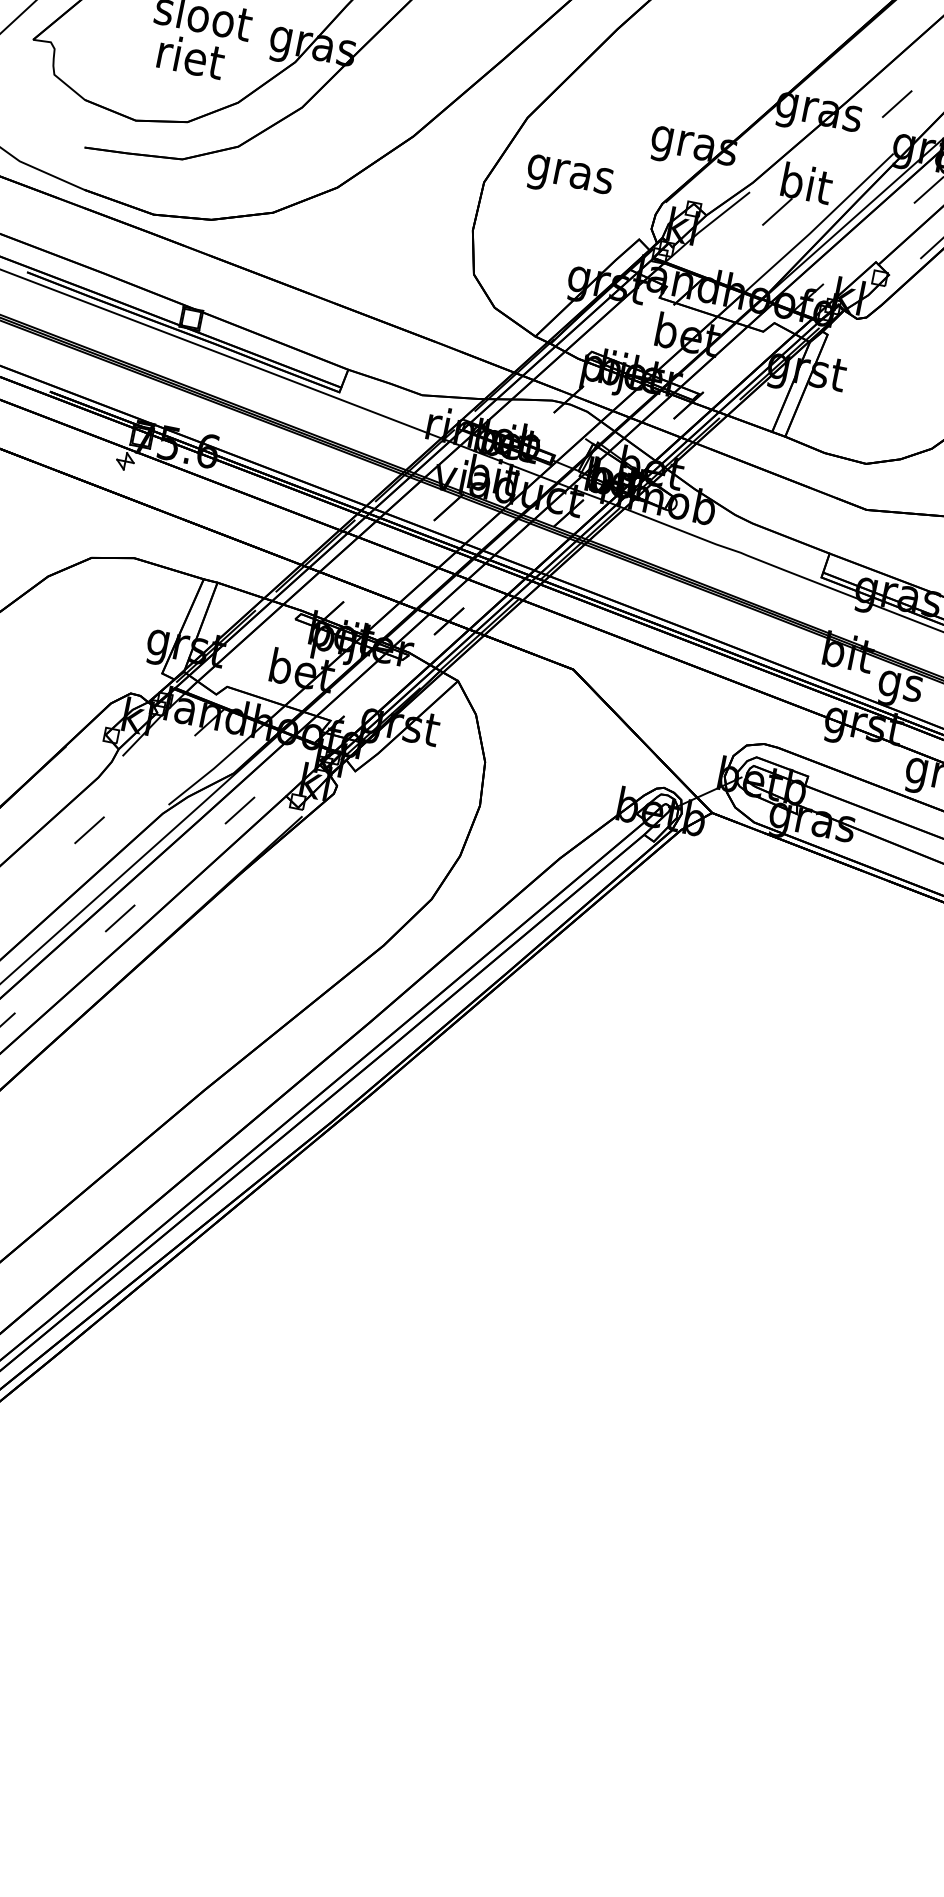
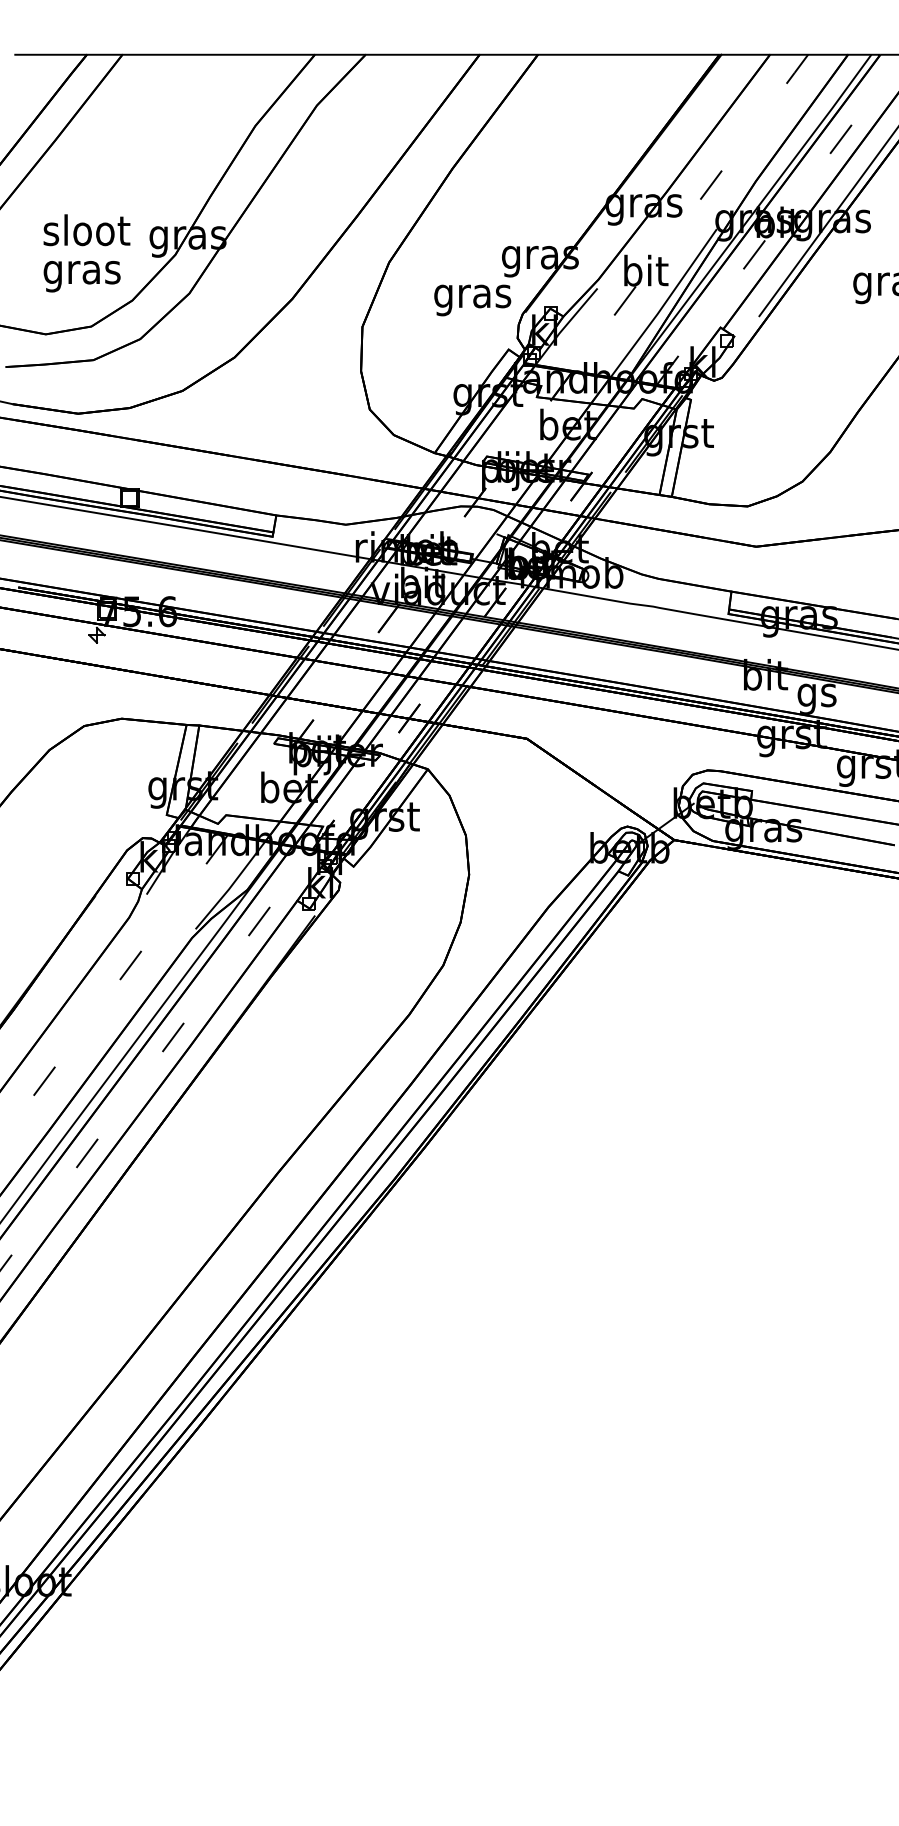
text: (188, 60) -> (81, 272), riet -> gras
text: (569, 178) -> (472, 300), moved

